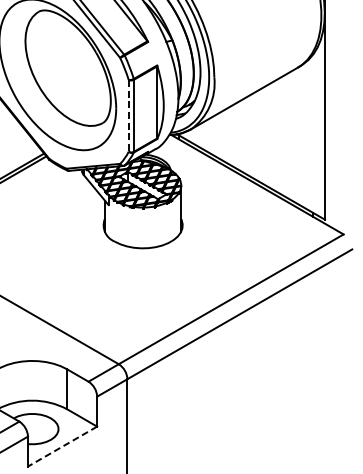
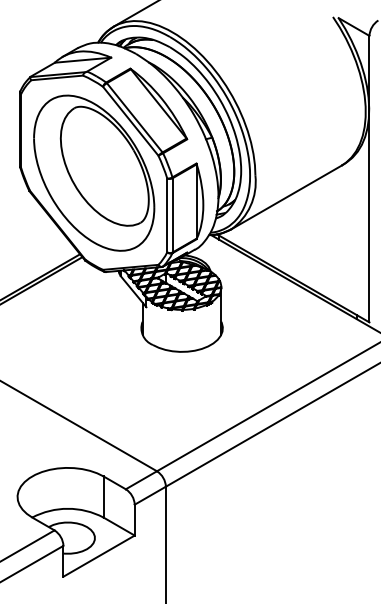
line: (128, 115) -> (167, 215), dashed -> solid
line: (62, 446) -> (98, 556), dashed -> solid

